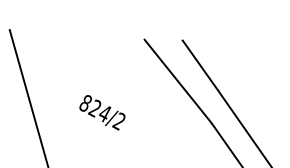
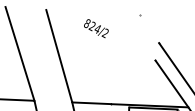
line: (198, 64) -> (148, 28), removed
line: (176, 80) -> (136, 37), removed
text: (102, 112) -> (96, 28), moved

